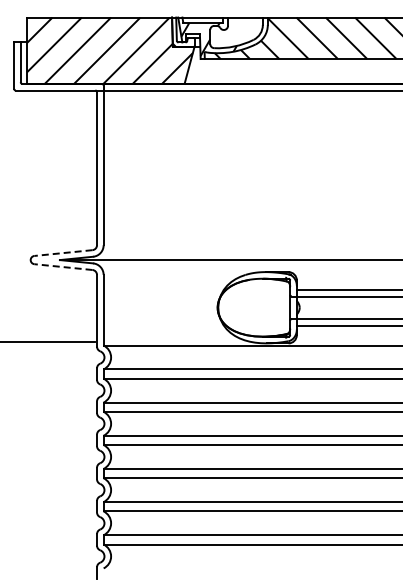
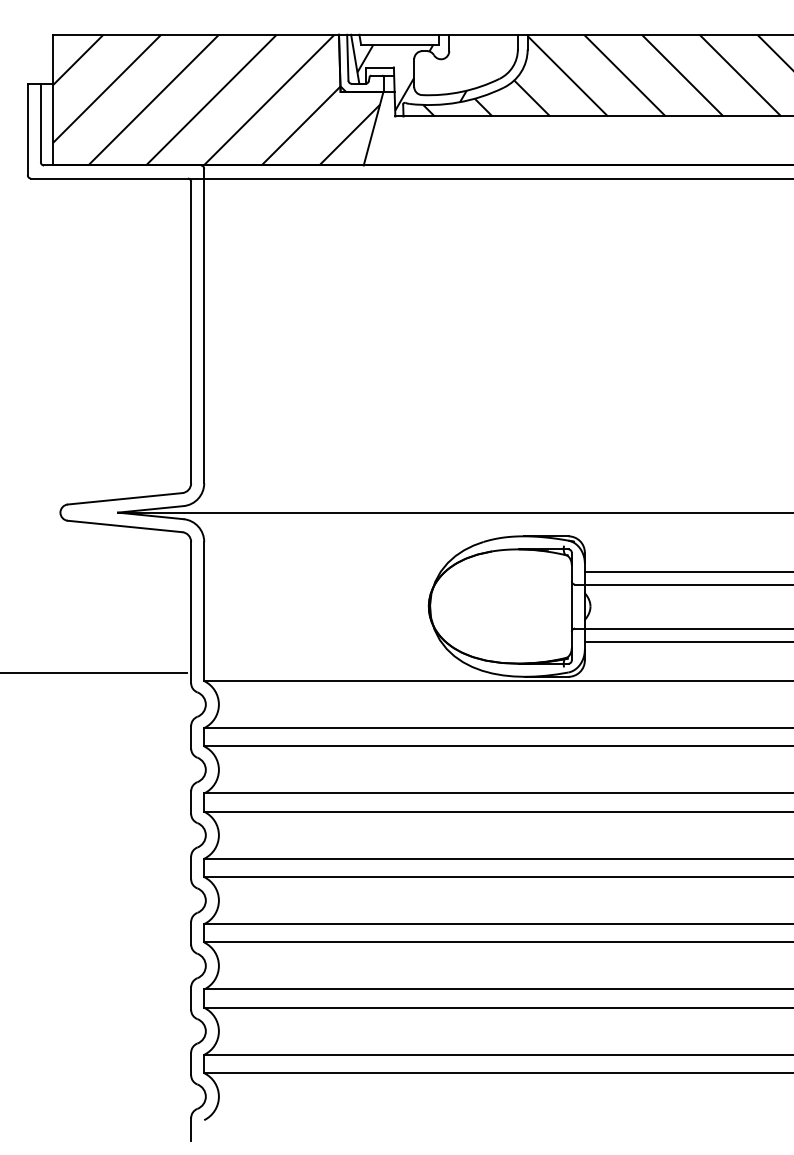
line: (63, 253) -> (125, 499), dashed -> solid
line: (63, 267) -> (125, 527), dashed -> solid

